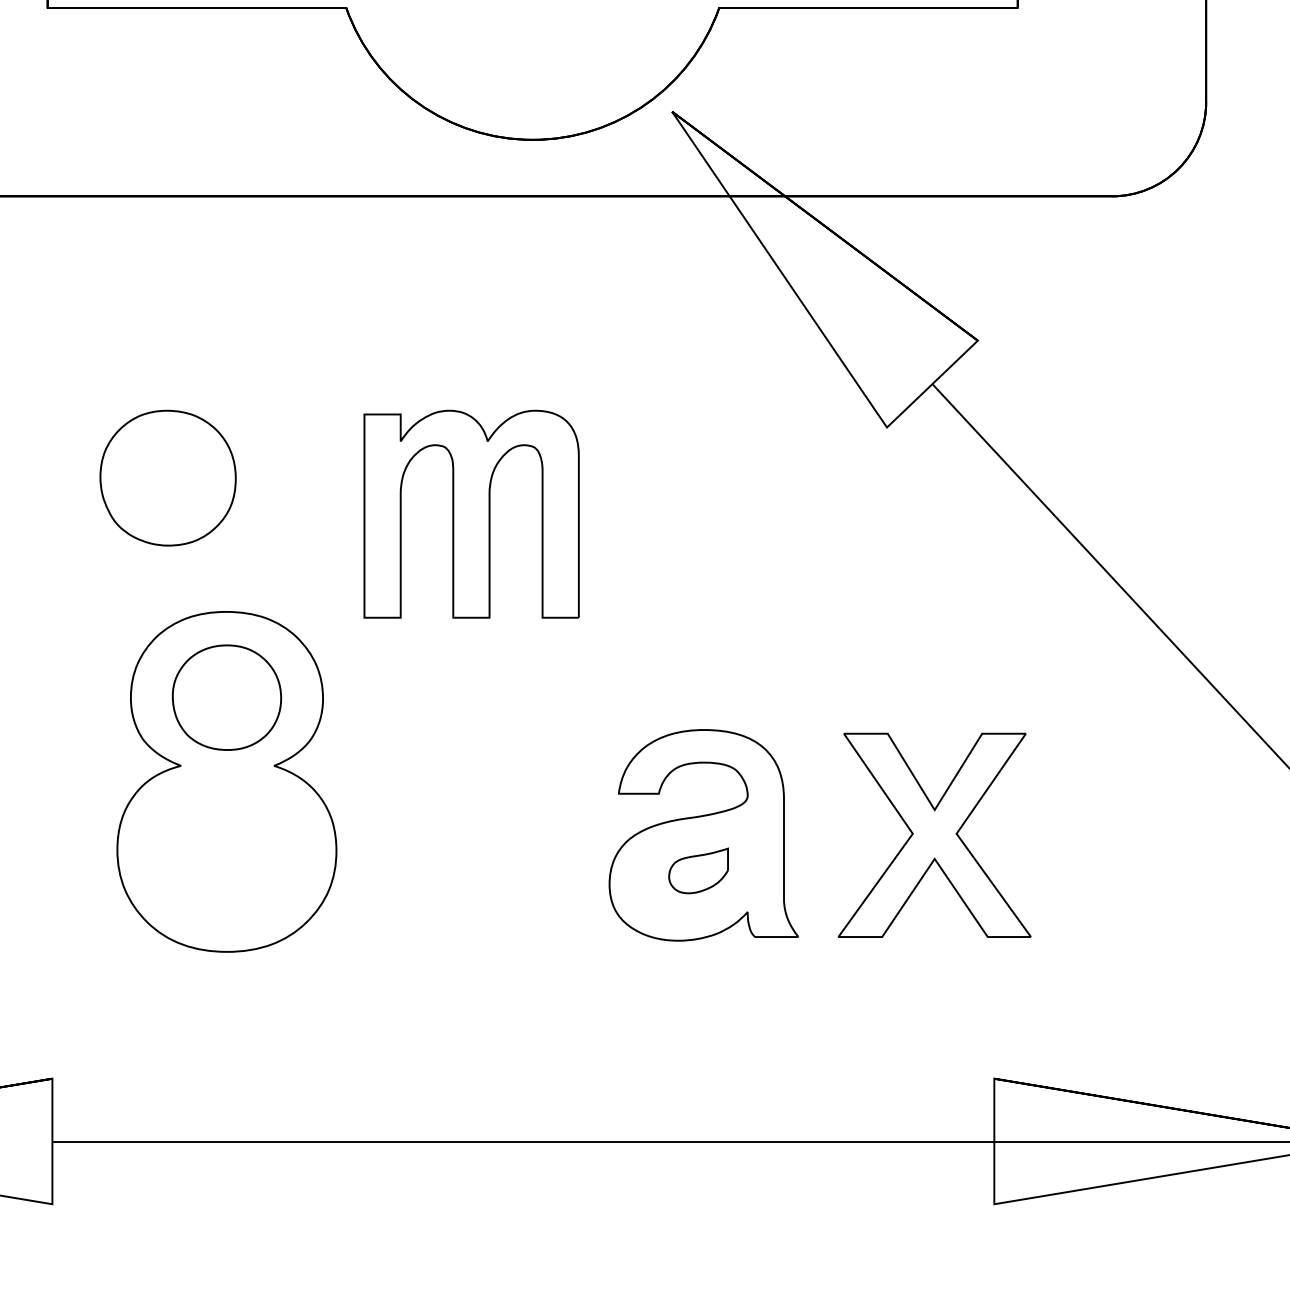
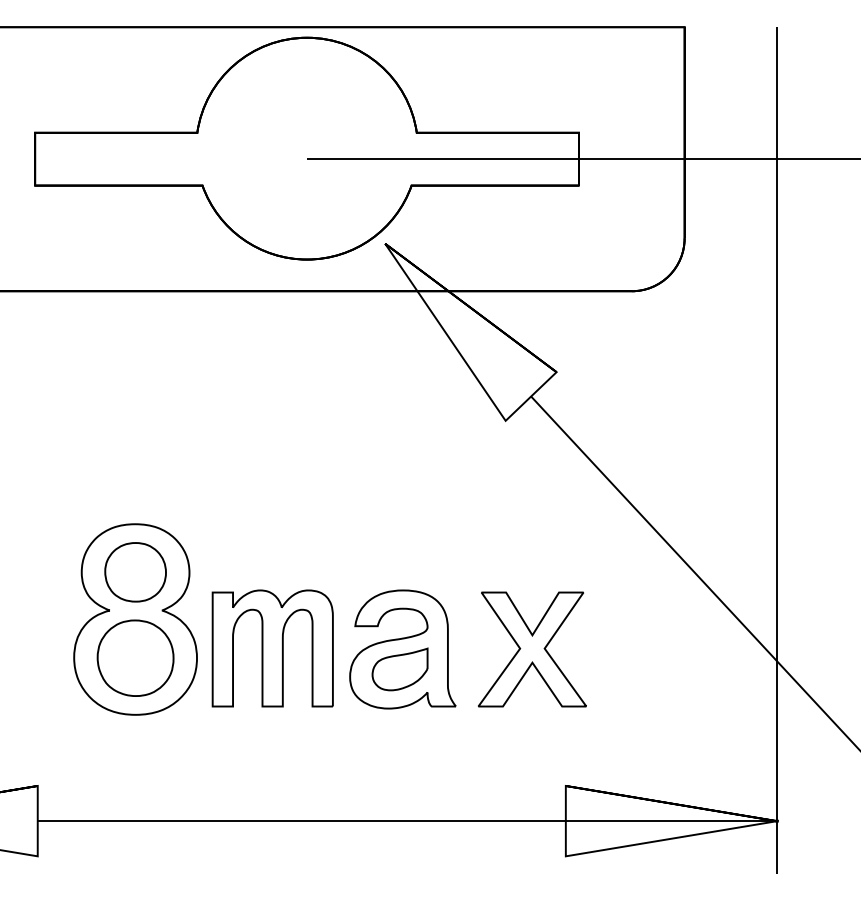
part: (167, 476) -> (135, 657), moved
part: (471, 514) -> (272, 648), moved
part: (697, 871) -> (399, 669), size x1.67

